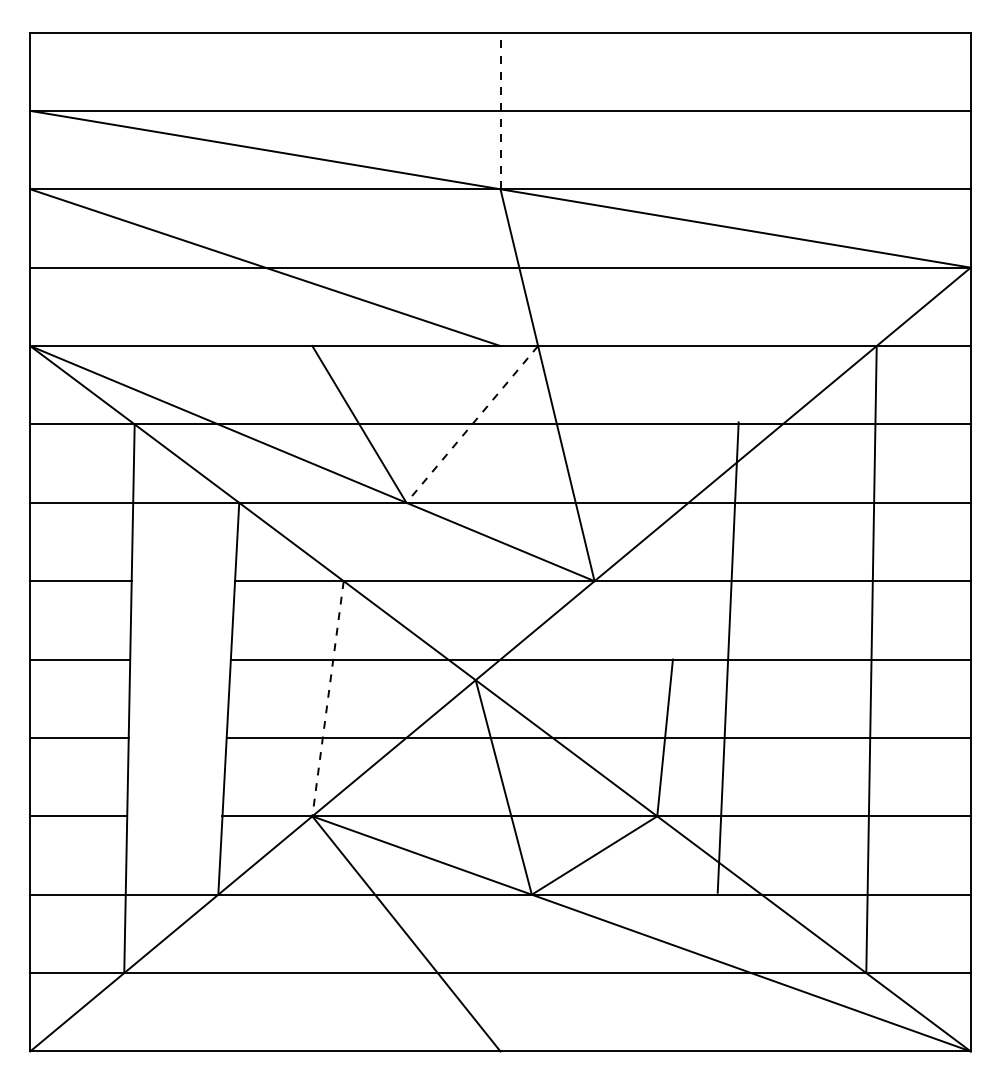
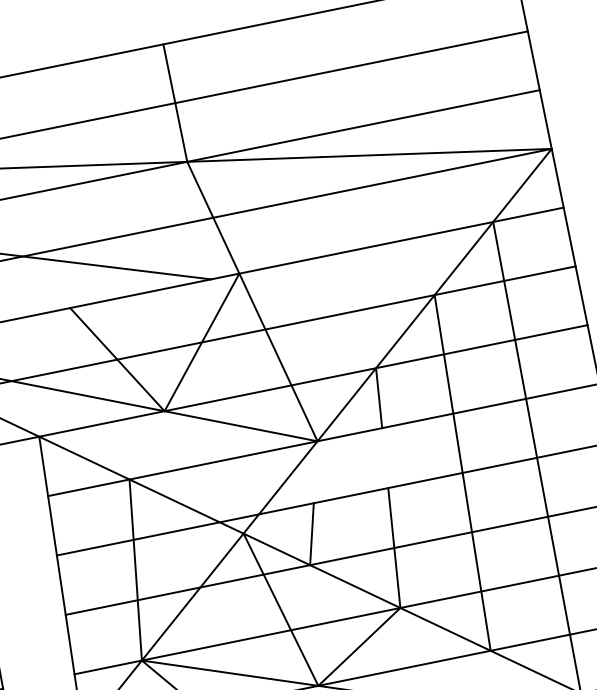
line: (500, 110) -> (175, 102), dashed -> solid
line: (471, 424) -> (201, 342), dashed -> solid
line: (684, 541) -> (378, 397), added
line: (727, 657) -> (462, 473), moved
line: (328, 698) -> (136, 569), dashed -> solid
line: (562, 698) -> (311, 534), added

